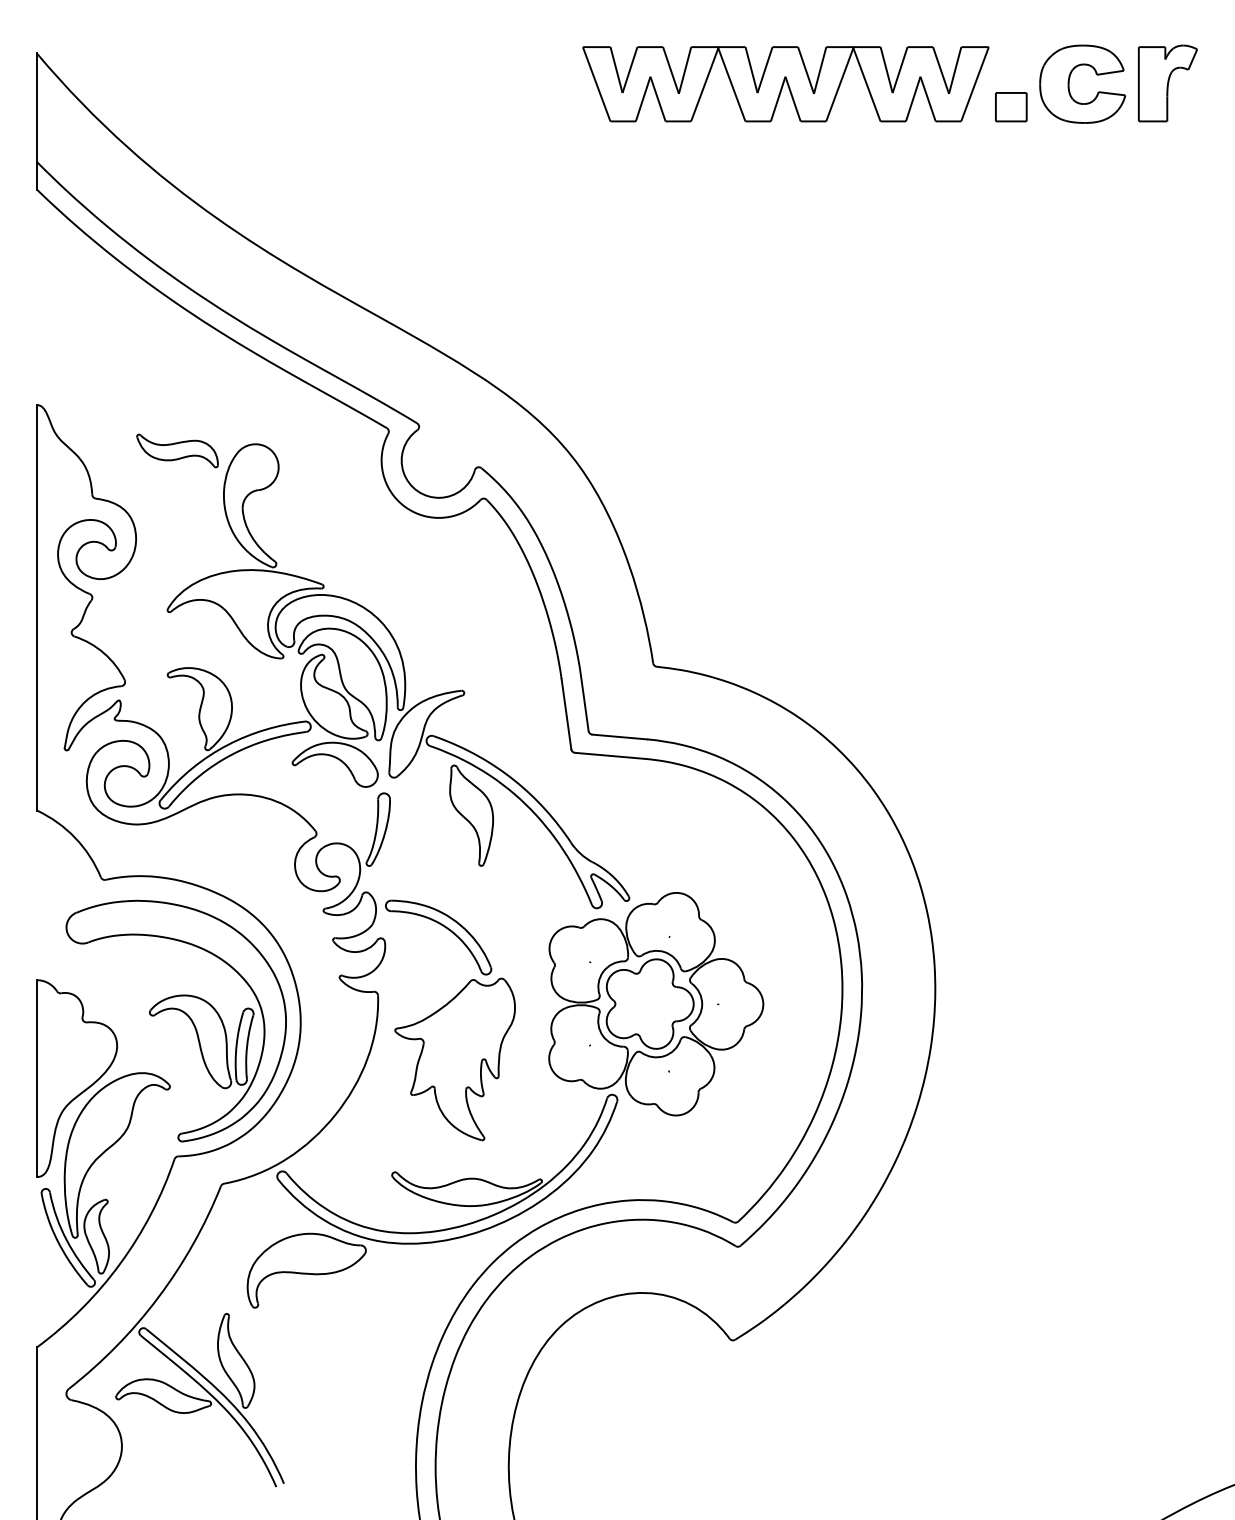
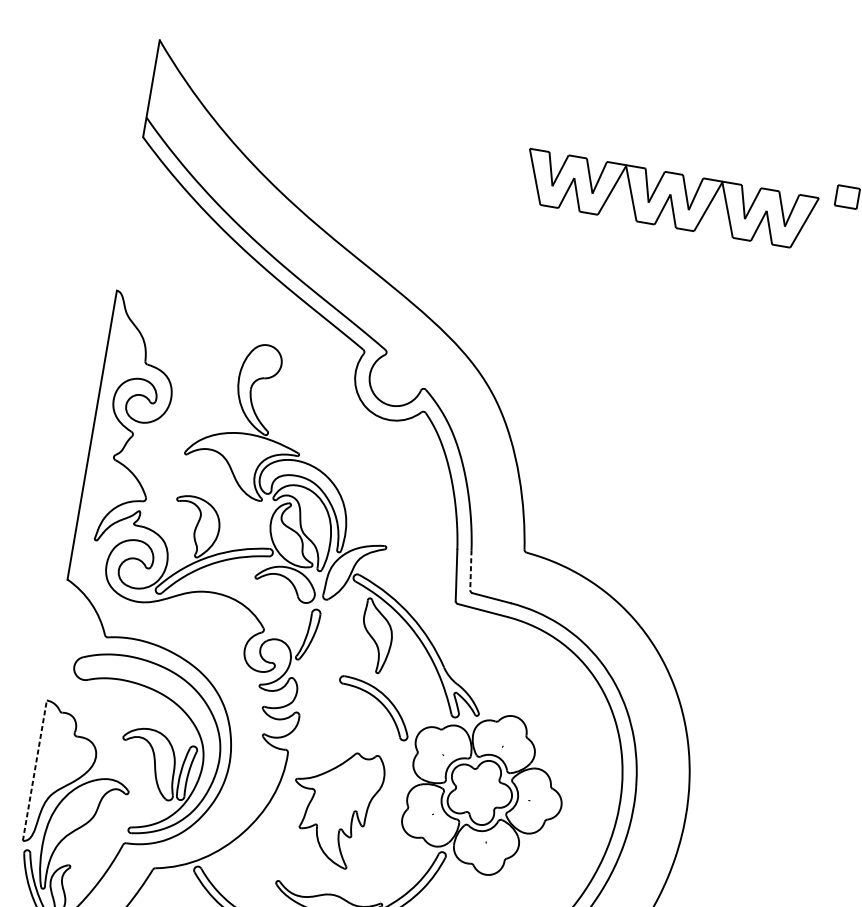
part: (785, 84) -> (669, 199), moved
part: (177, 450) -> (211, 340), removed
line: (584, 703) -> (470, 570), solid -> dashed
part: (445, 928) -> (379, 702), moved
line: (36, 1078) -> (34, 770), solid -> dashed

